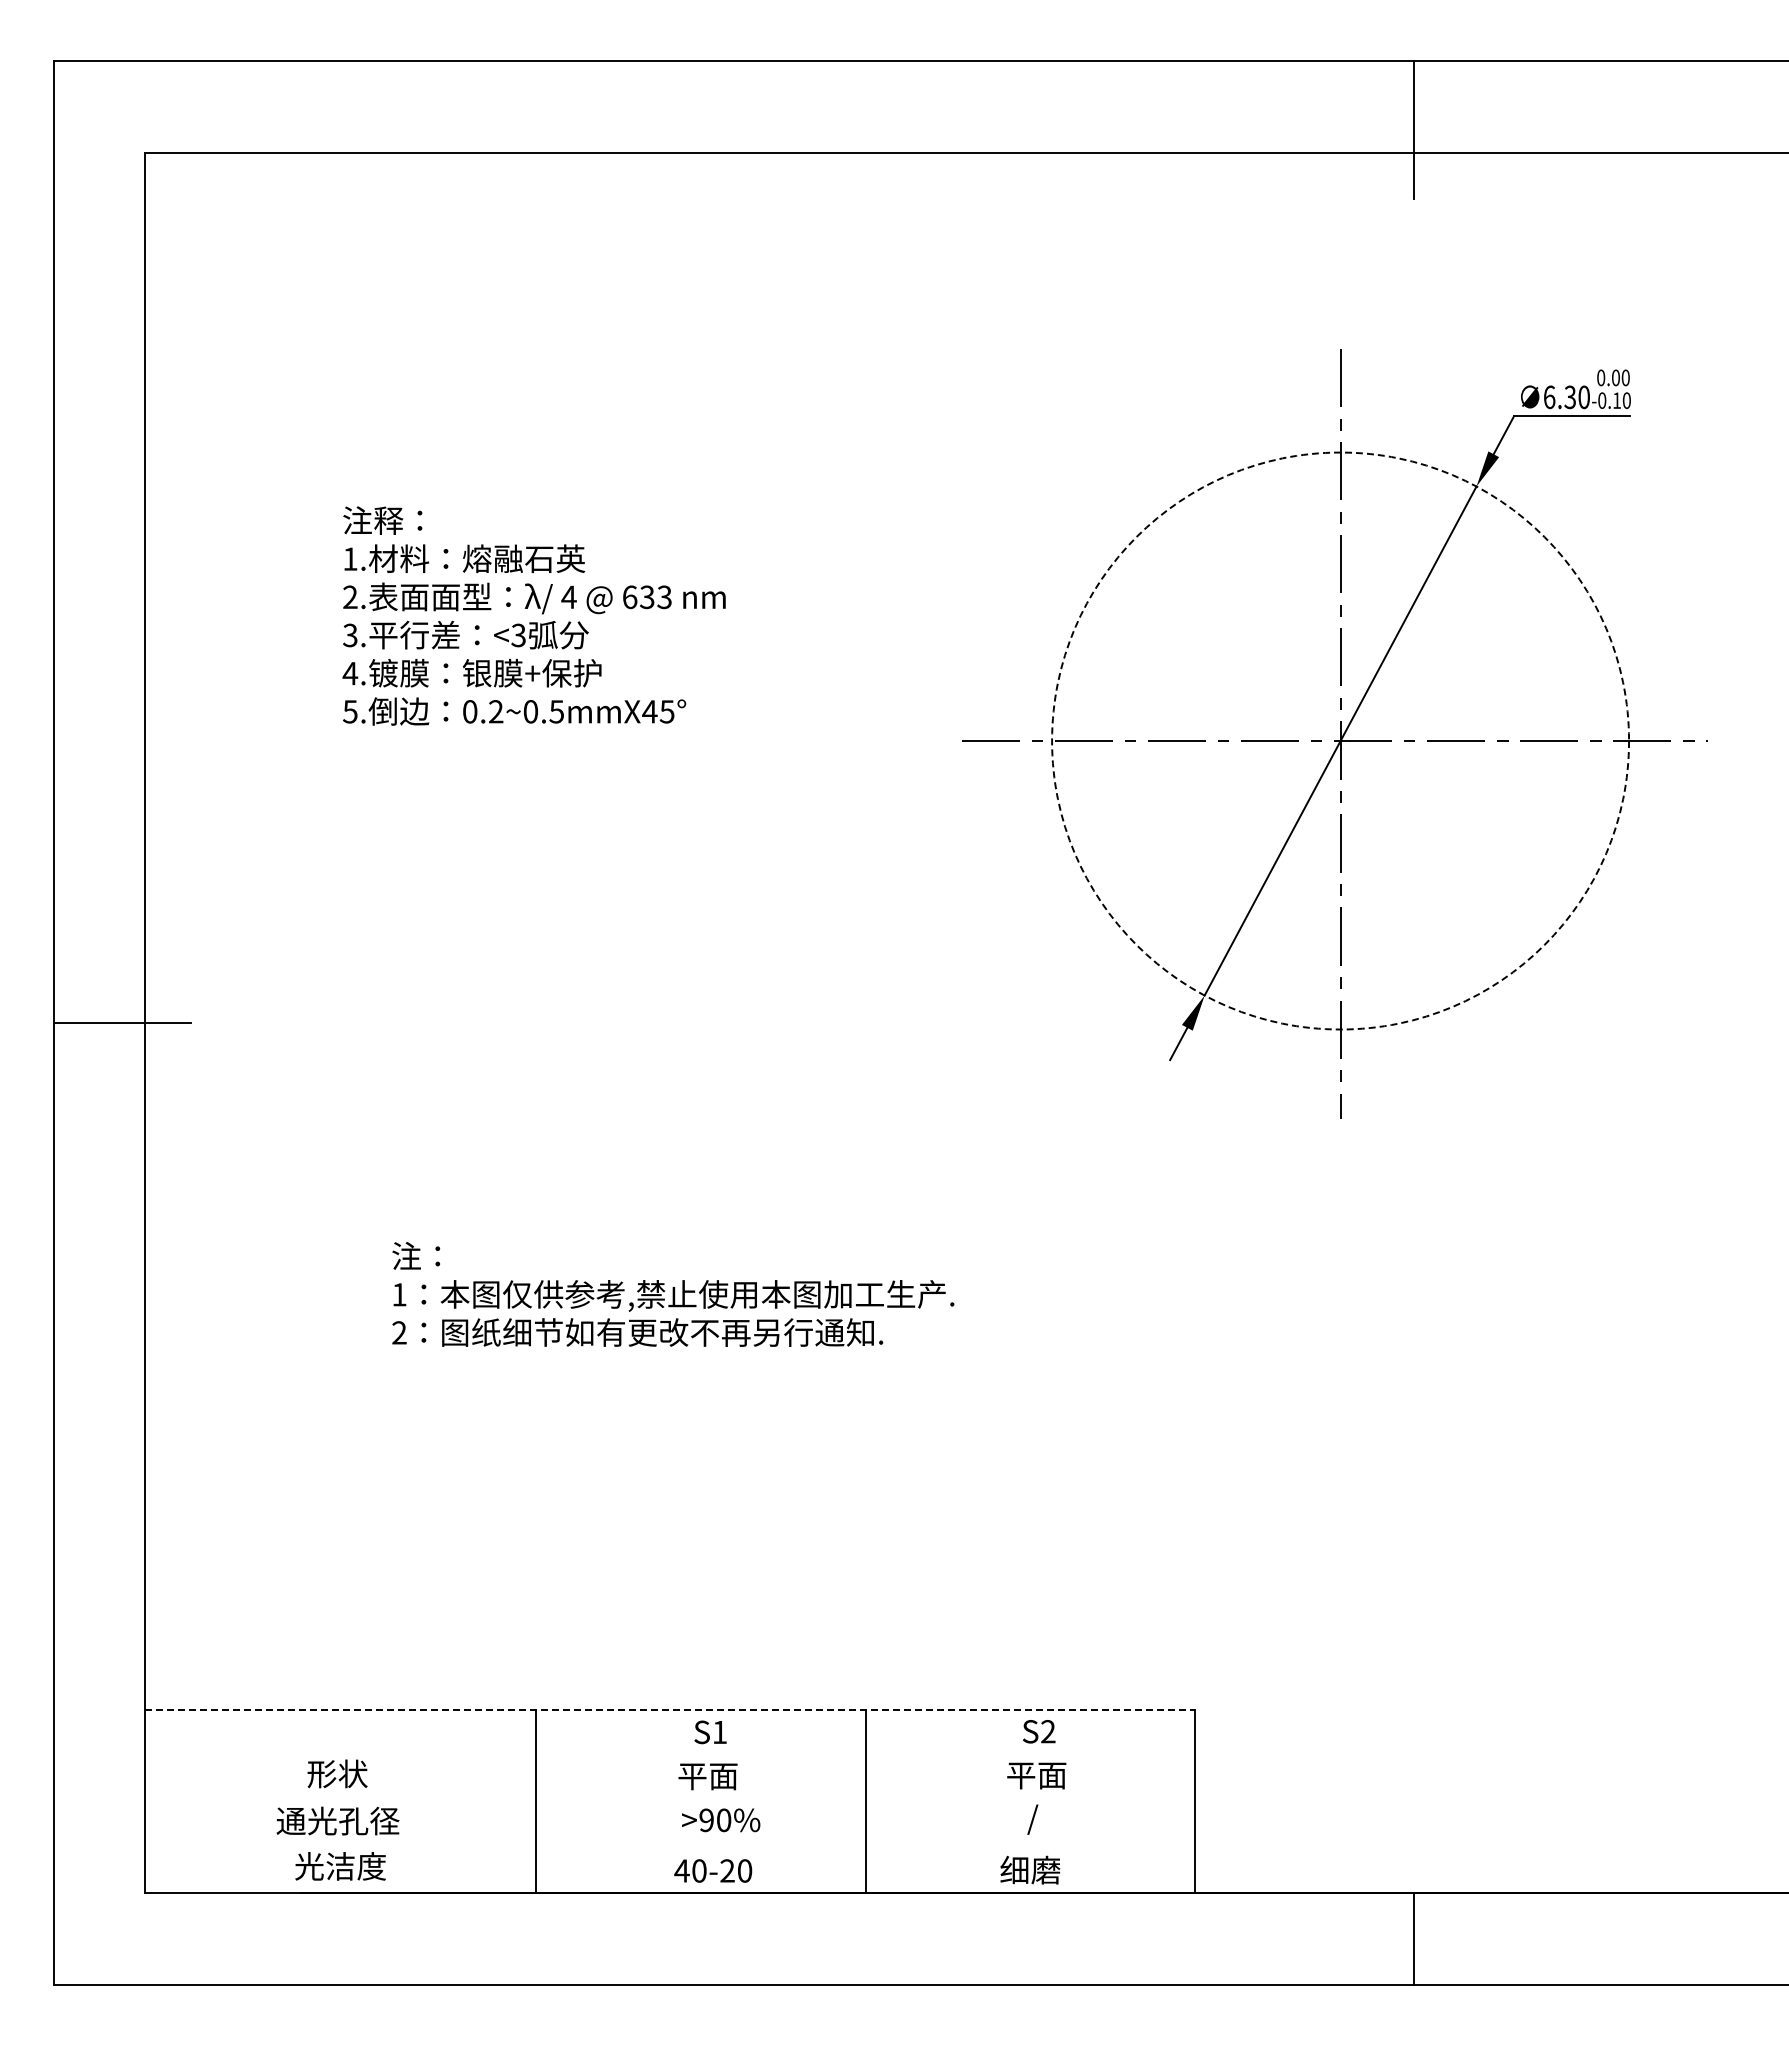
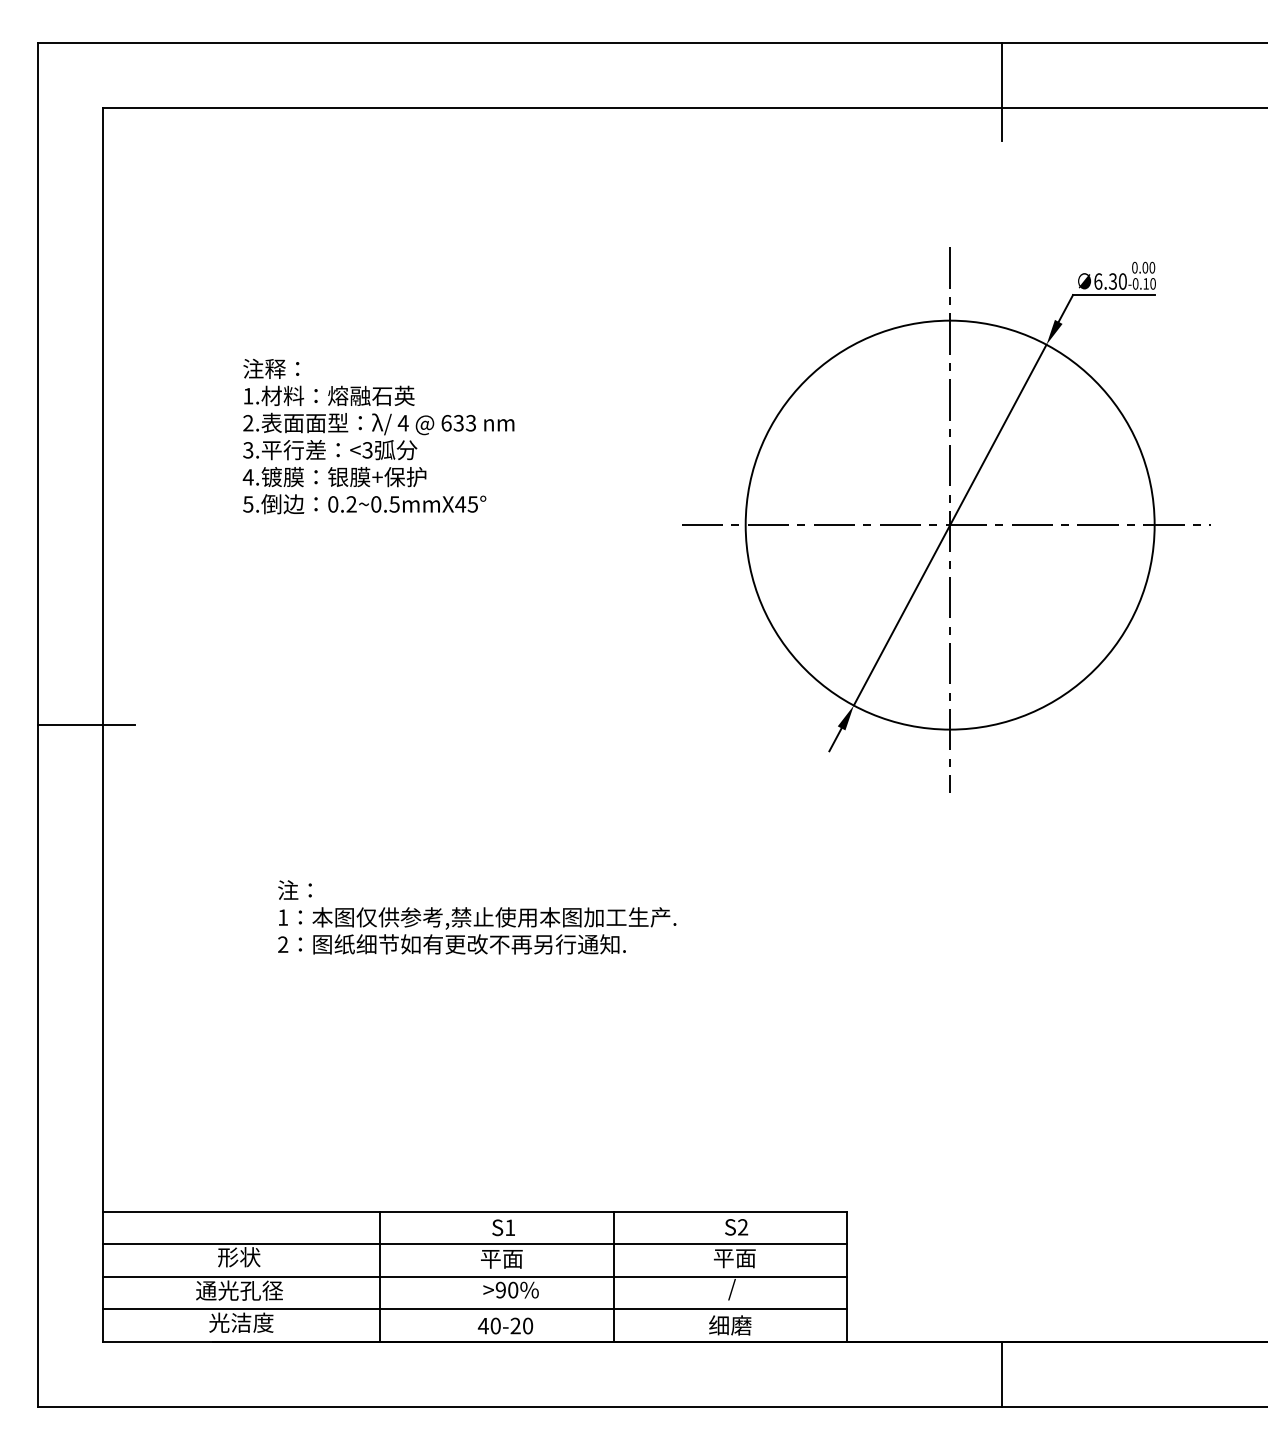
circle: (1340, 740) -> (950, 524), dashed -> solid
line: (670, 1709) -> (475, 1211), dashed -> solid
line: (670, 1755) -> (475, 1244), added
line: (670, 1801) -> (475, 1276), added
line: (670, 1847) -> (475, 1309), added

